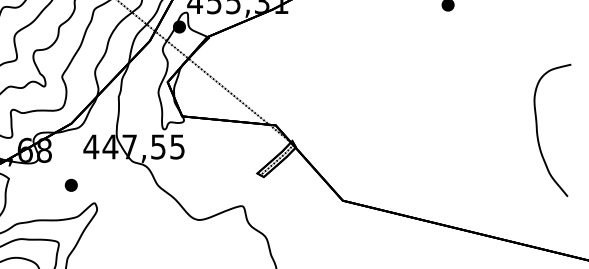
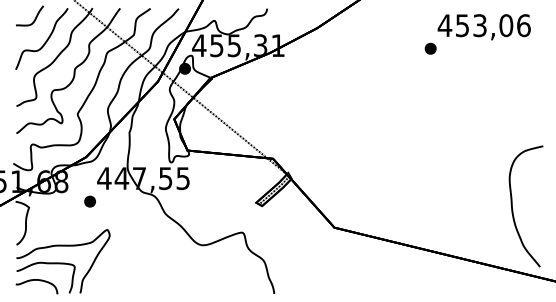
curve: (538, 133) -> (513, 209), moved
part: (70, 185) -> (89, 201), moved

